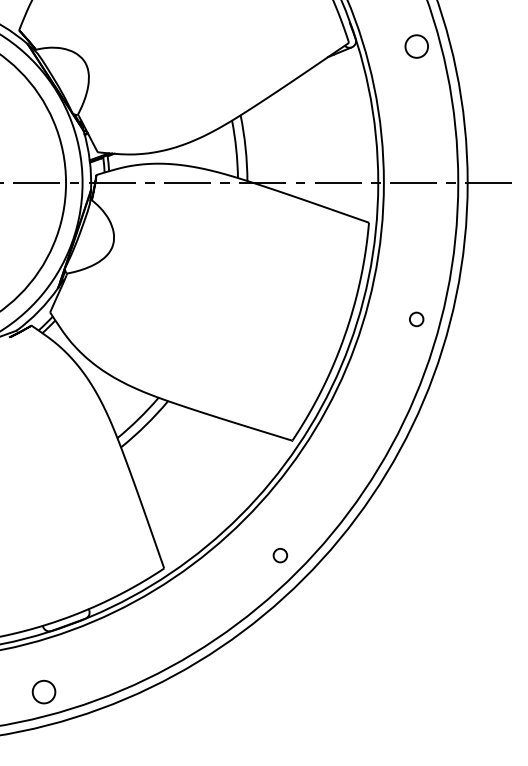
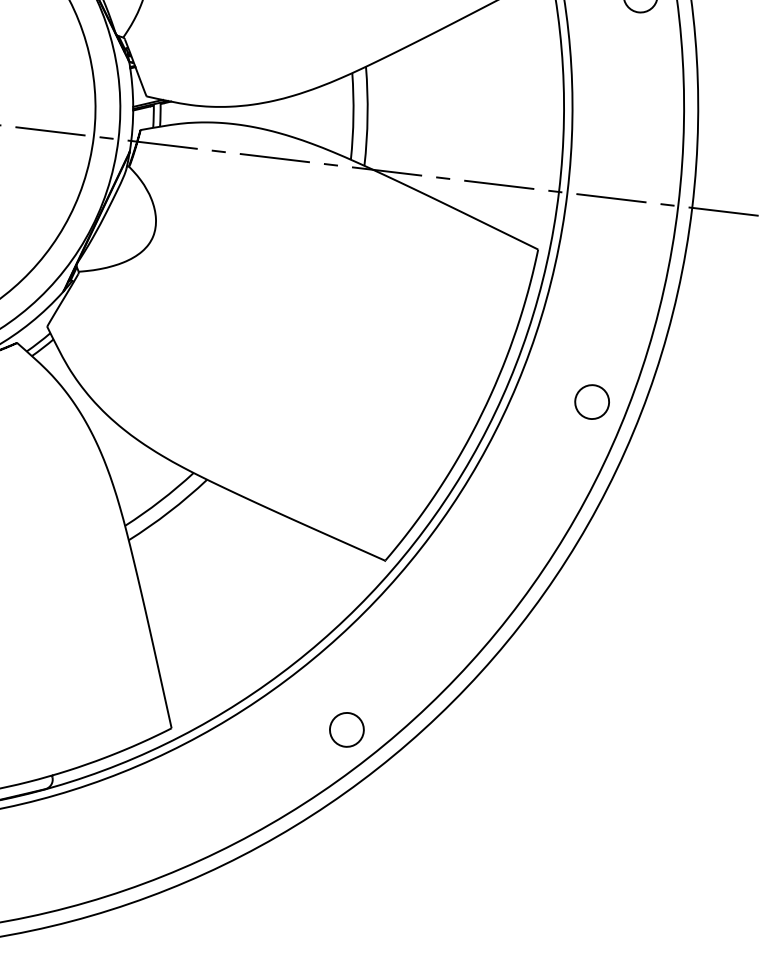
circle: (416, 319) -> (591, 402), size x1.67
circle: (280, 555) -> (347, 729), size x1.67

